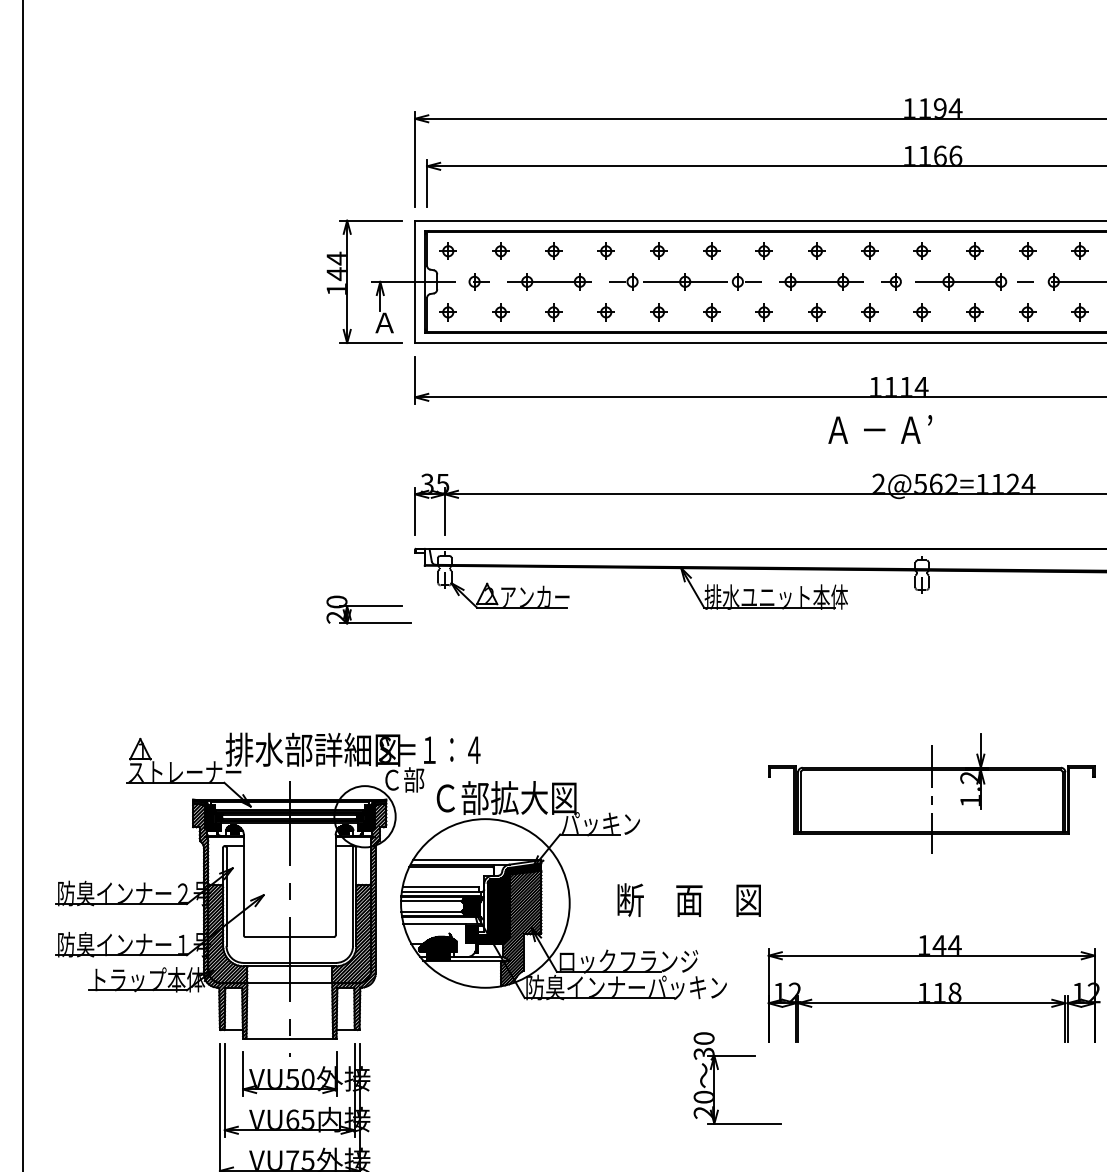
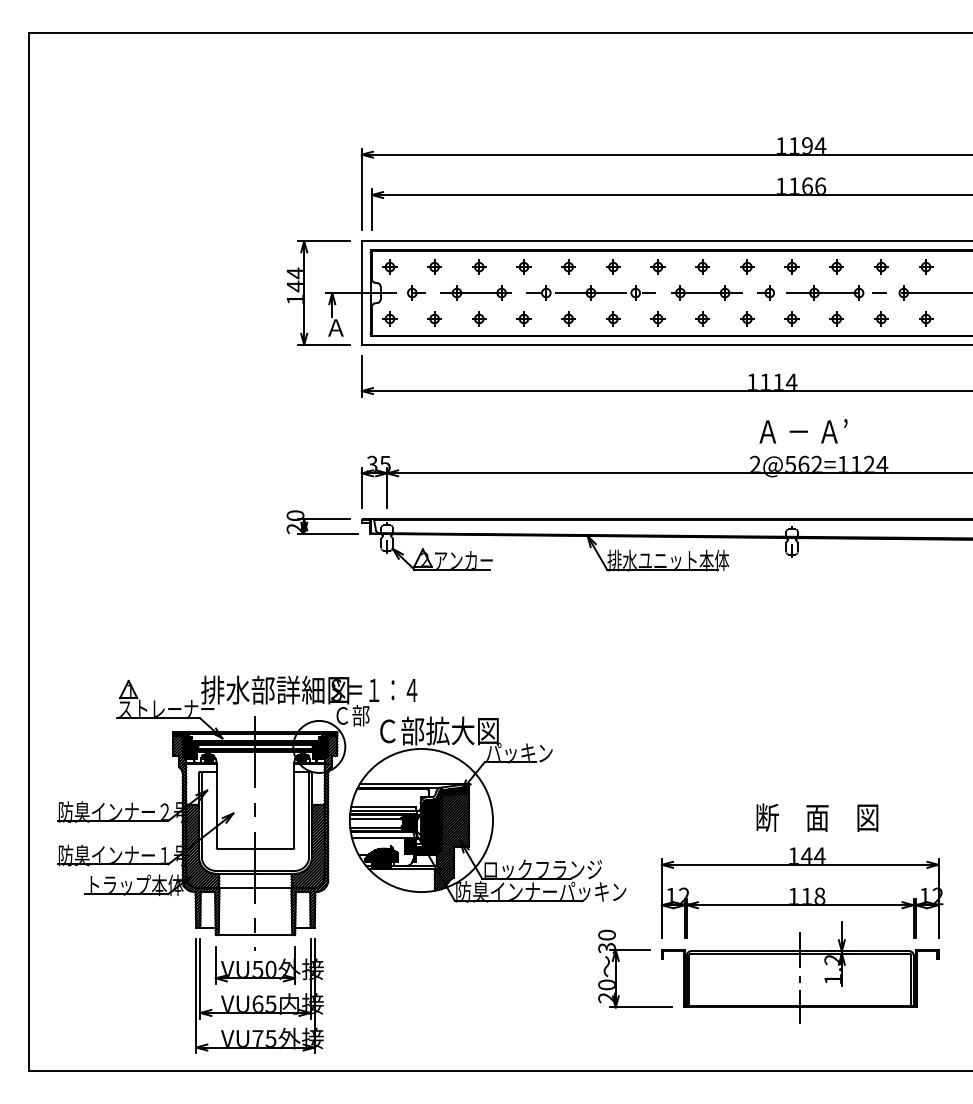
text: (880, 429) -> (803, 431), moved
part: (368, 610) -> (322, 522), moved
part: (932, 792) -> (800, 972), moved
text: (689, 899) -> (817, 817), moved

